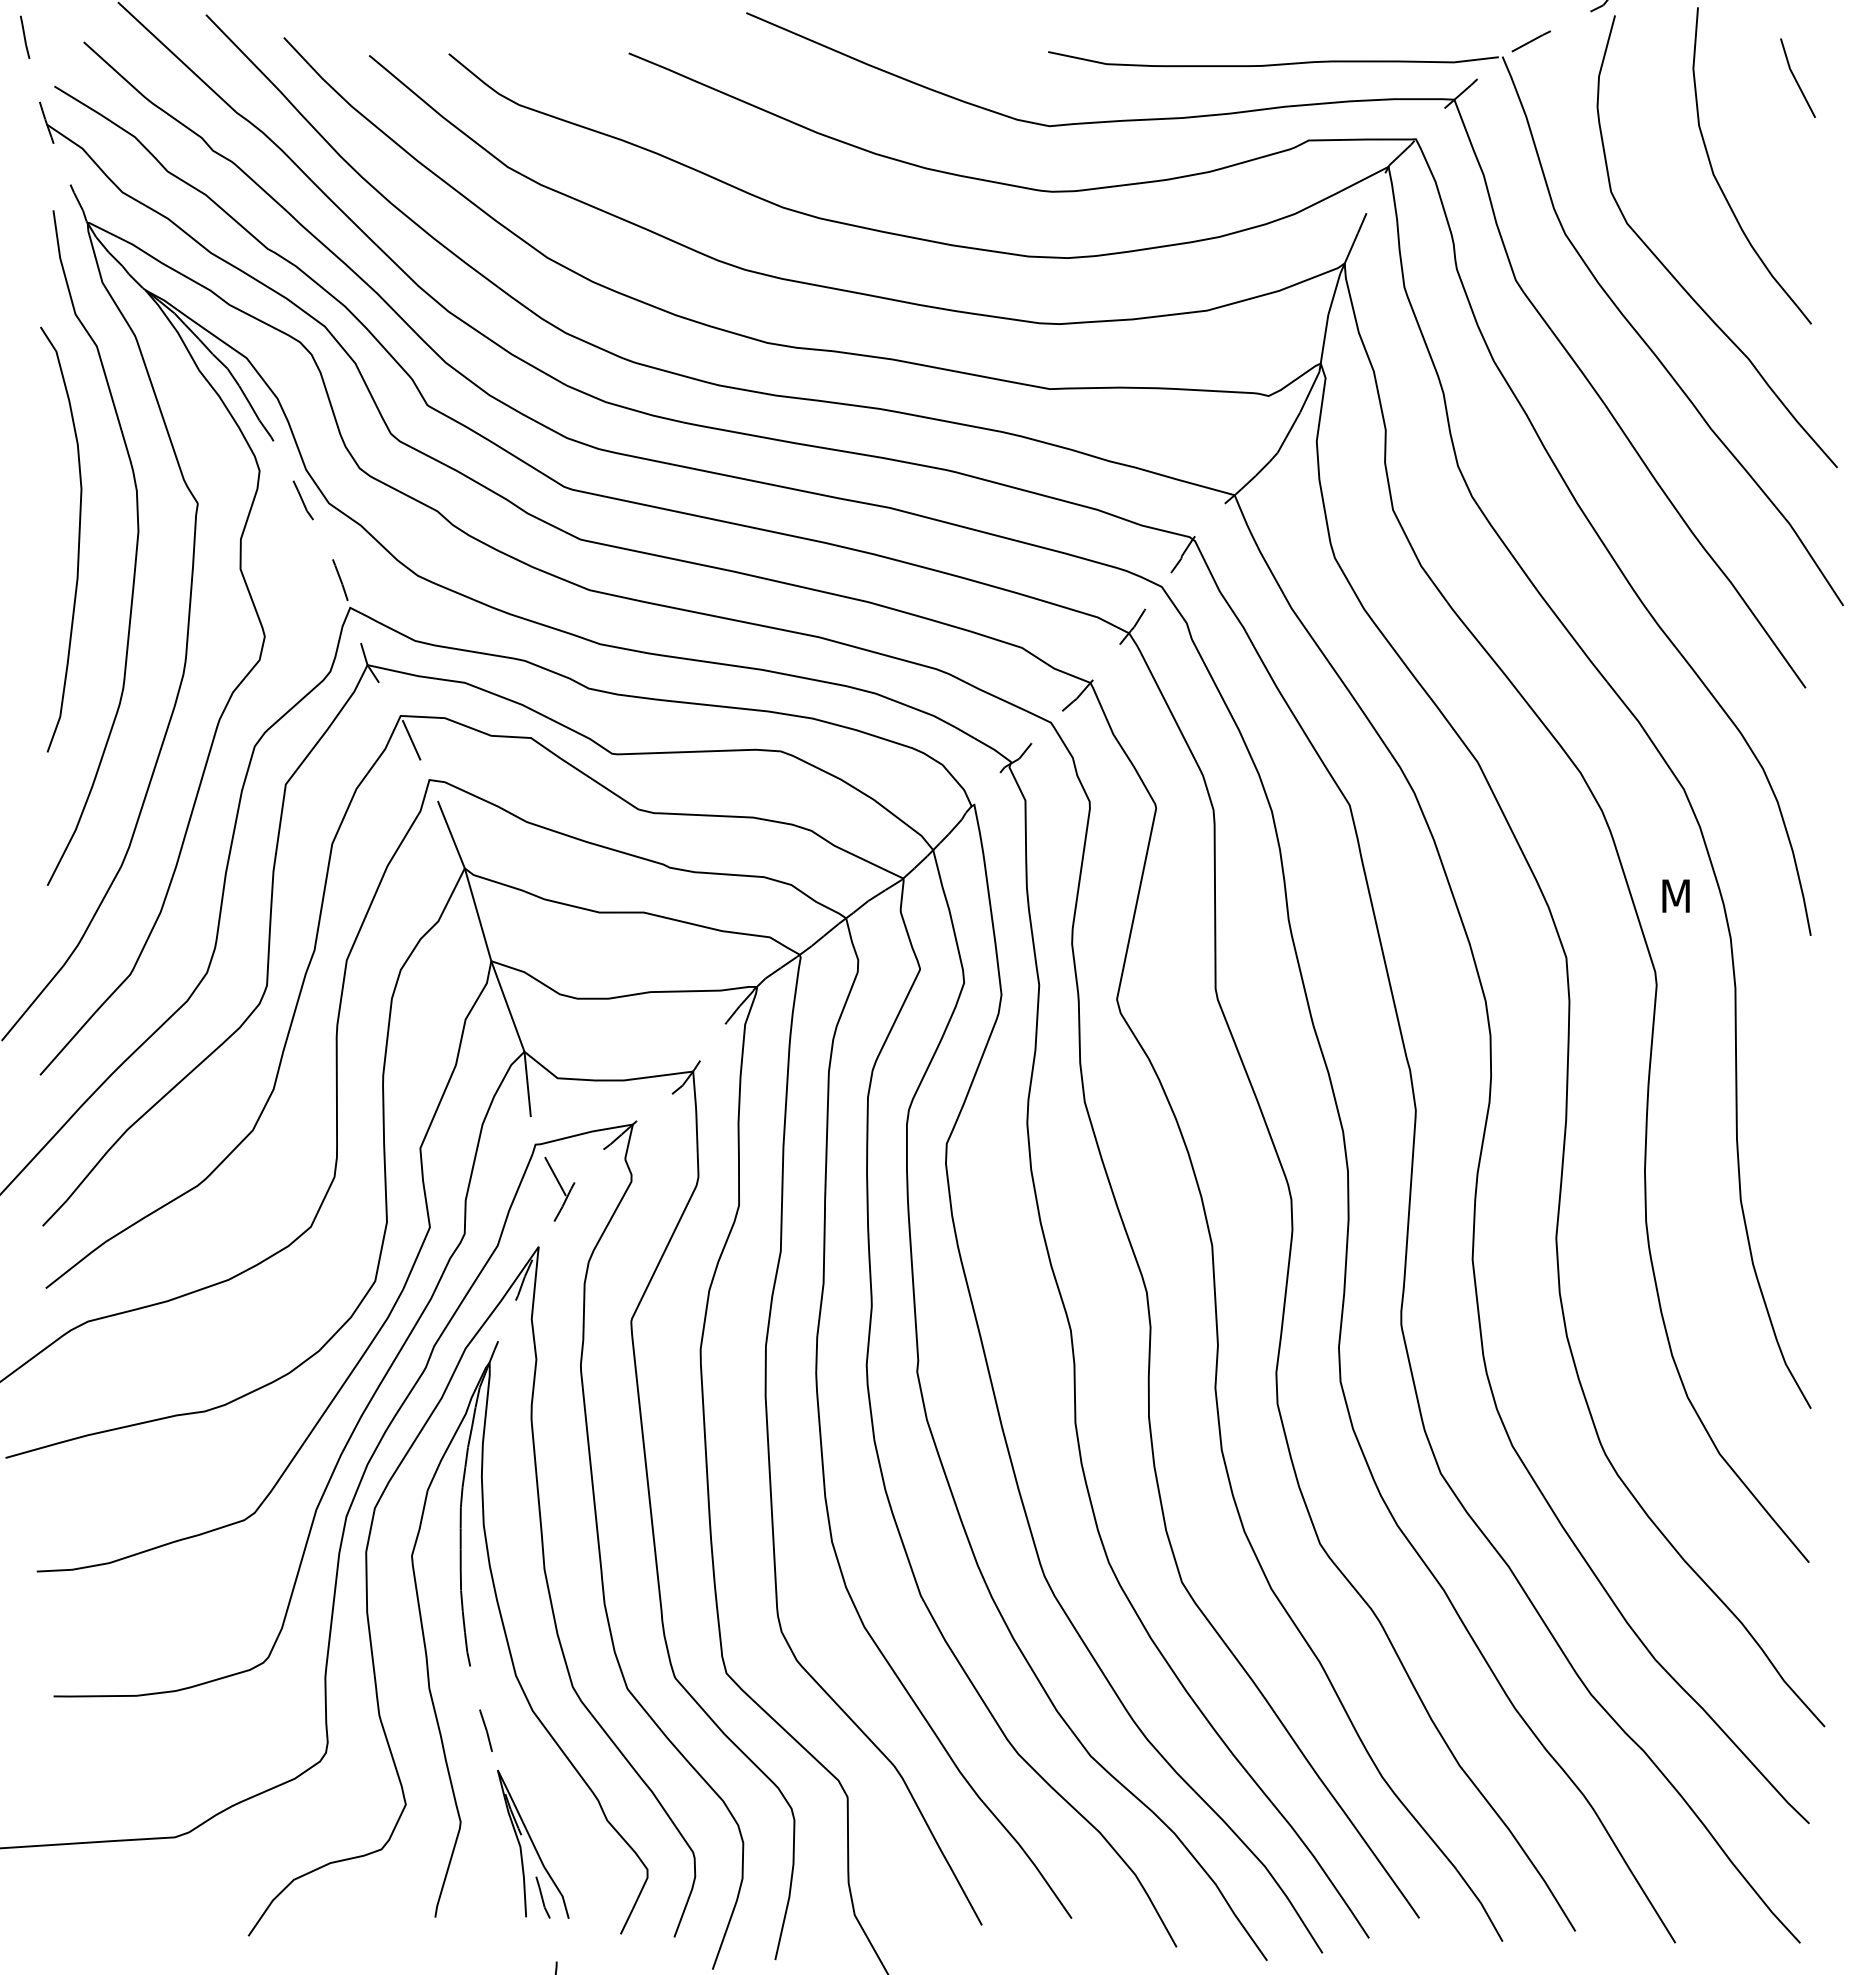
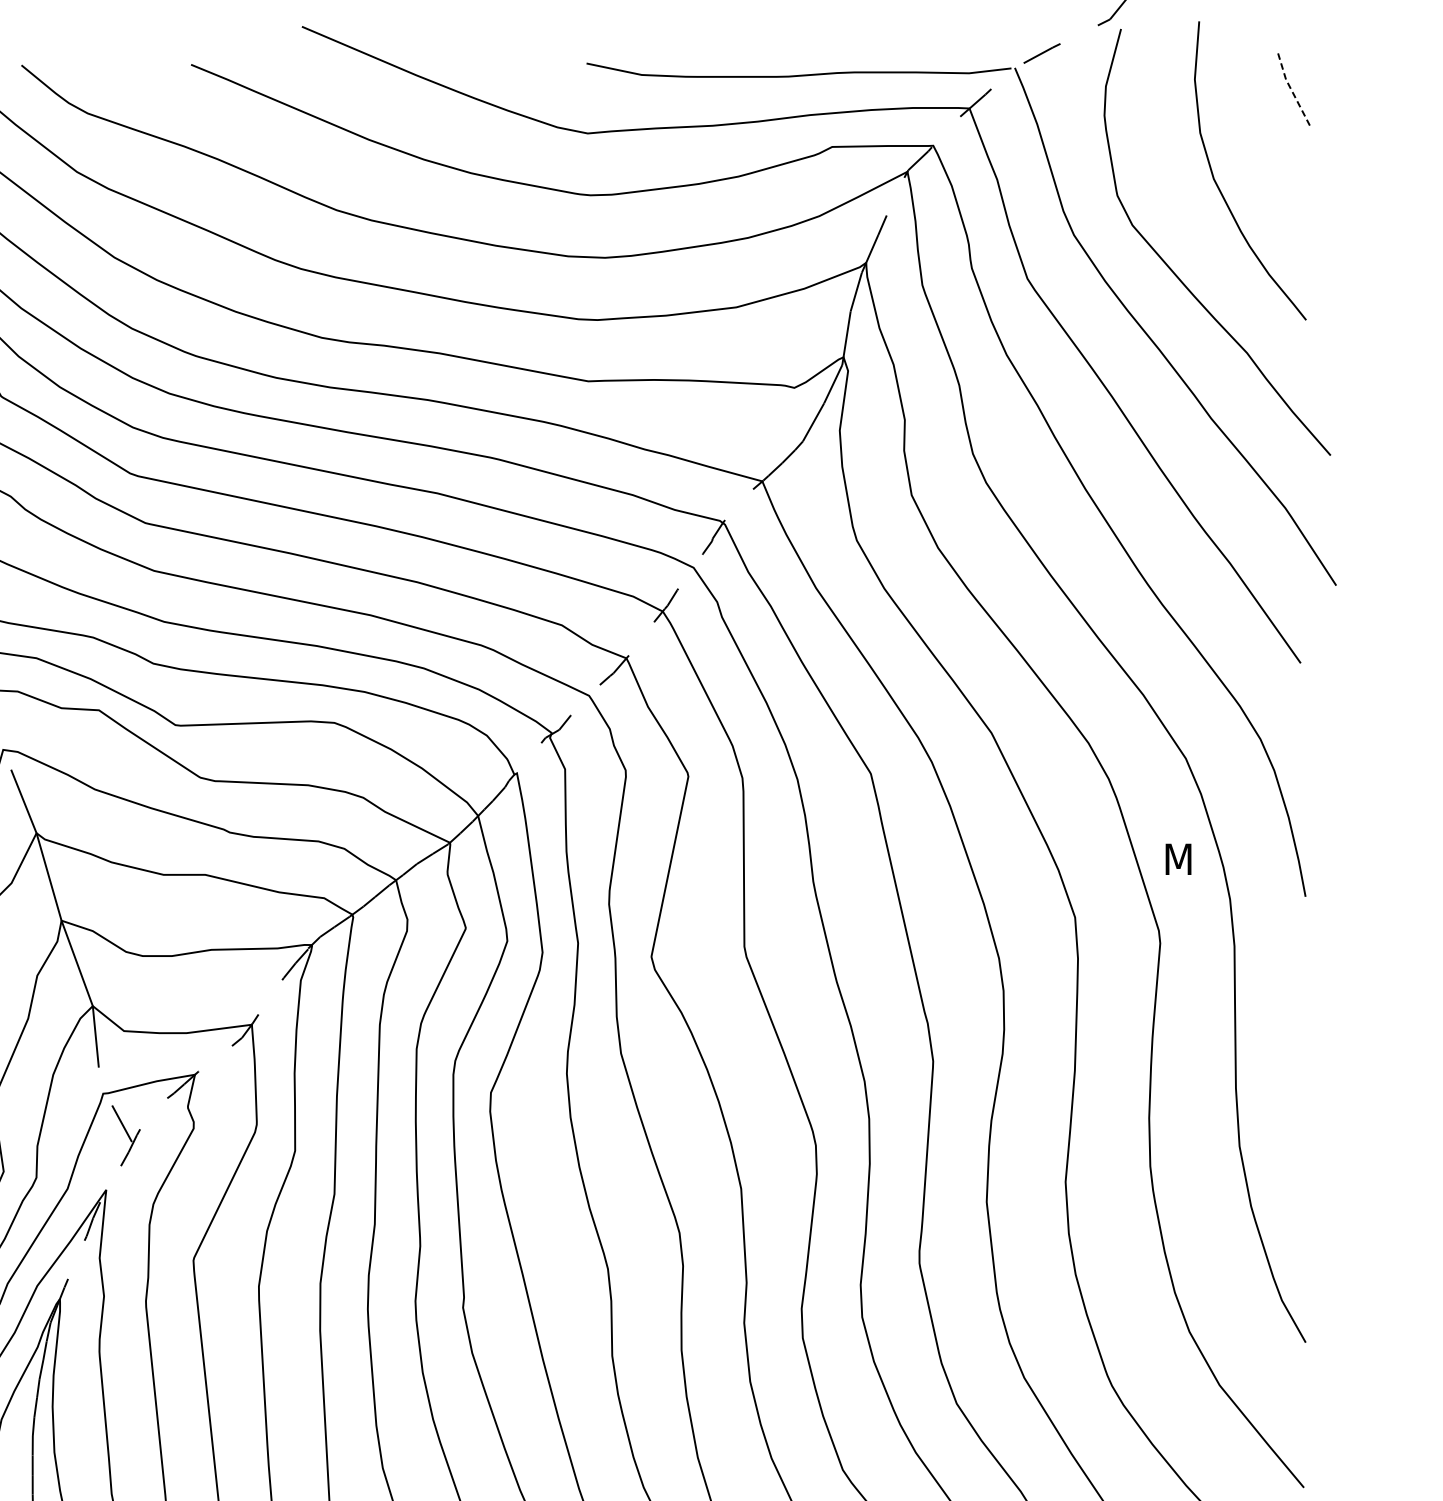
line: (1795, 78) -> (1291, 88), solid -> dashed

